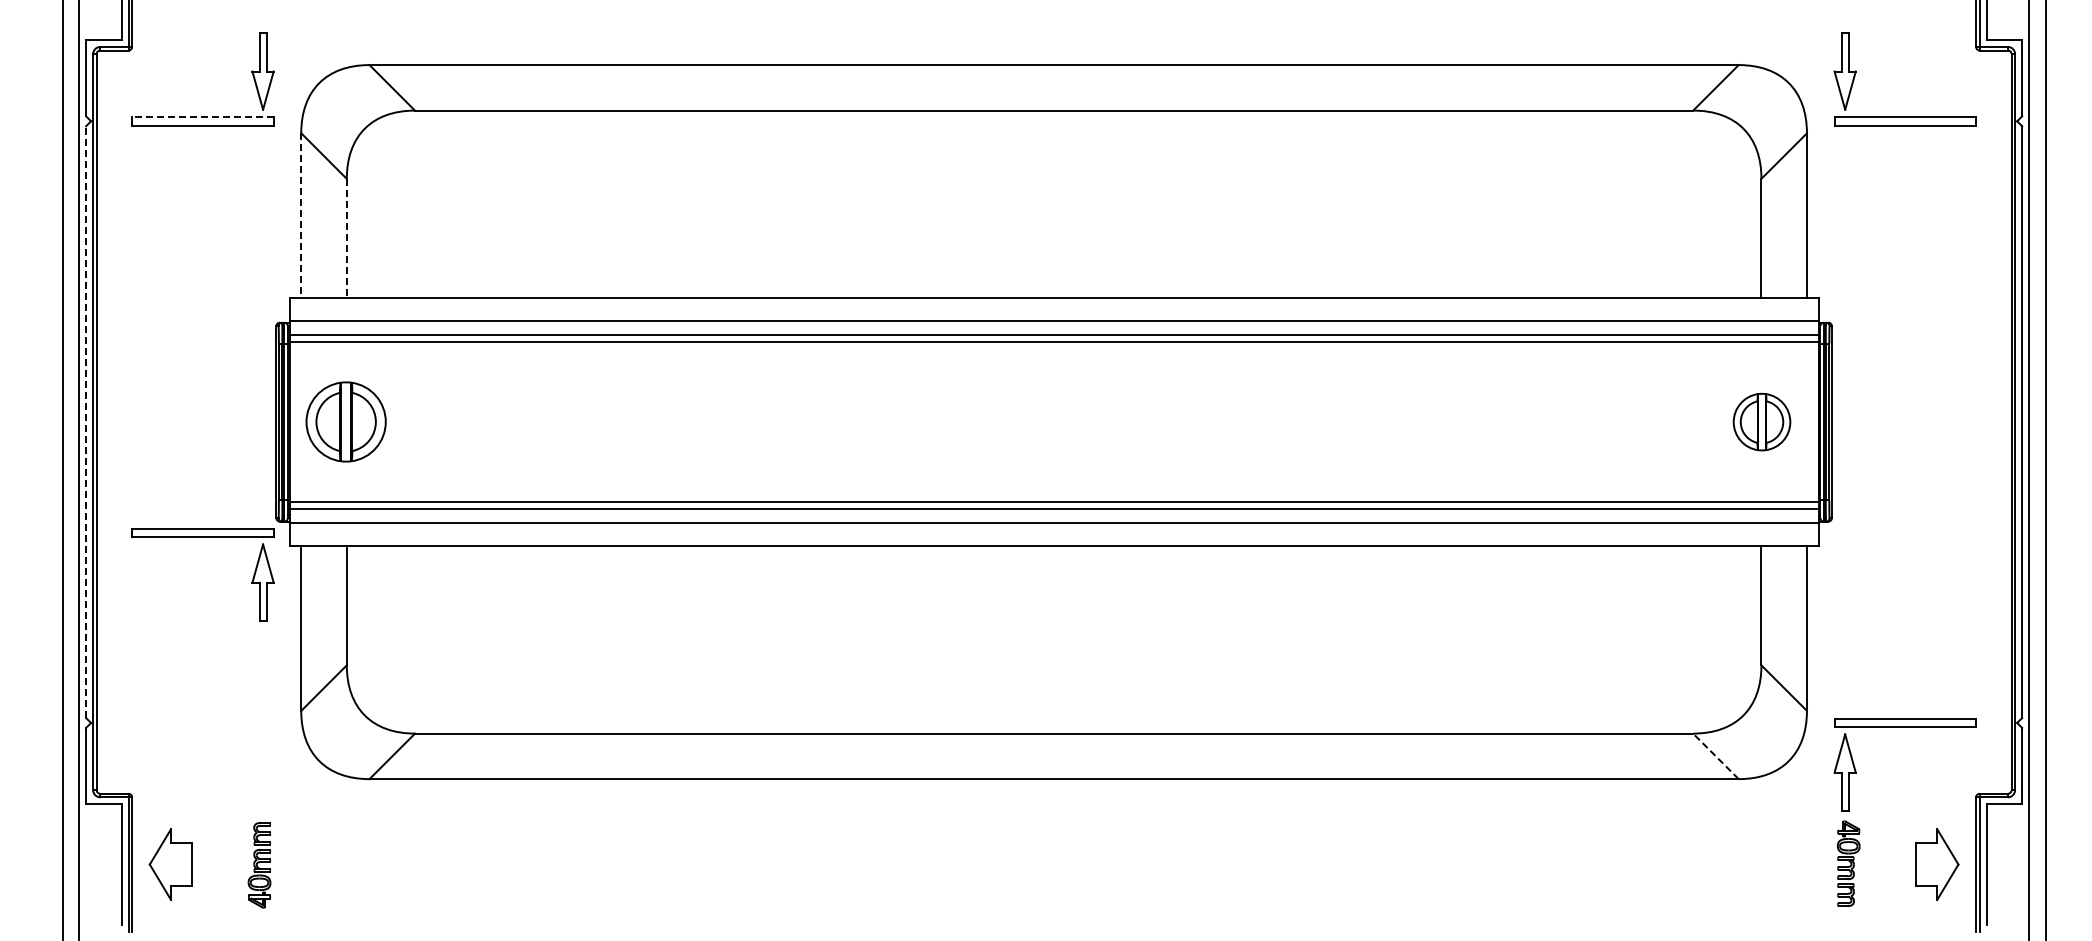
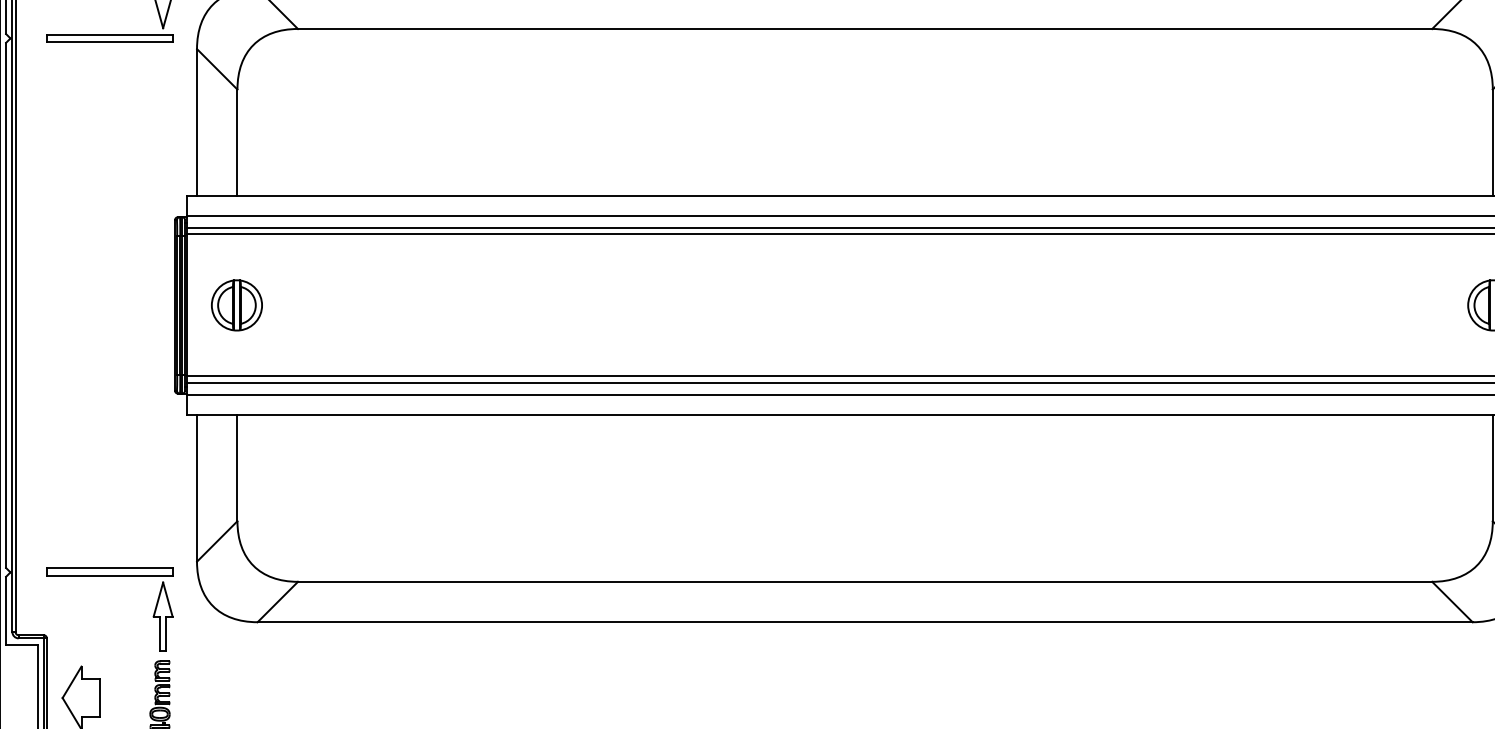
line: (202, 116) -> (109, 34), dashed -> solid
line: (301, 216) -> (197, 122), dashed -> solid
line: (346, 238) -> (237, 142), dashed -> solid
line: (86, 422) -> (6, 305), dashed -> solid
part: (346, 422) -> (237, 305), size x0.71
part: (202, 537) -> (109, 576), moved
line: (1715, 756) -> (1452, 602), dashed -> solid

